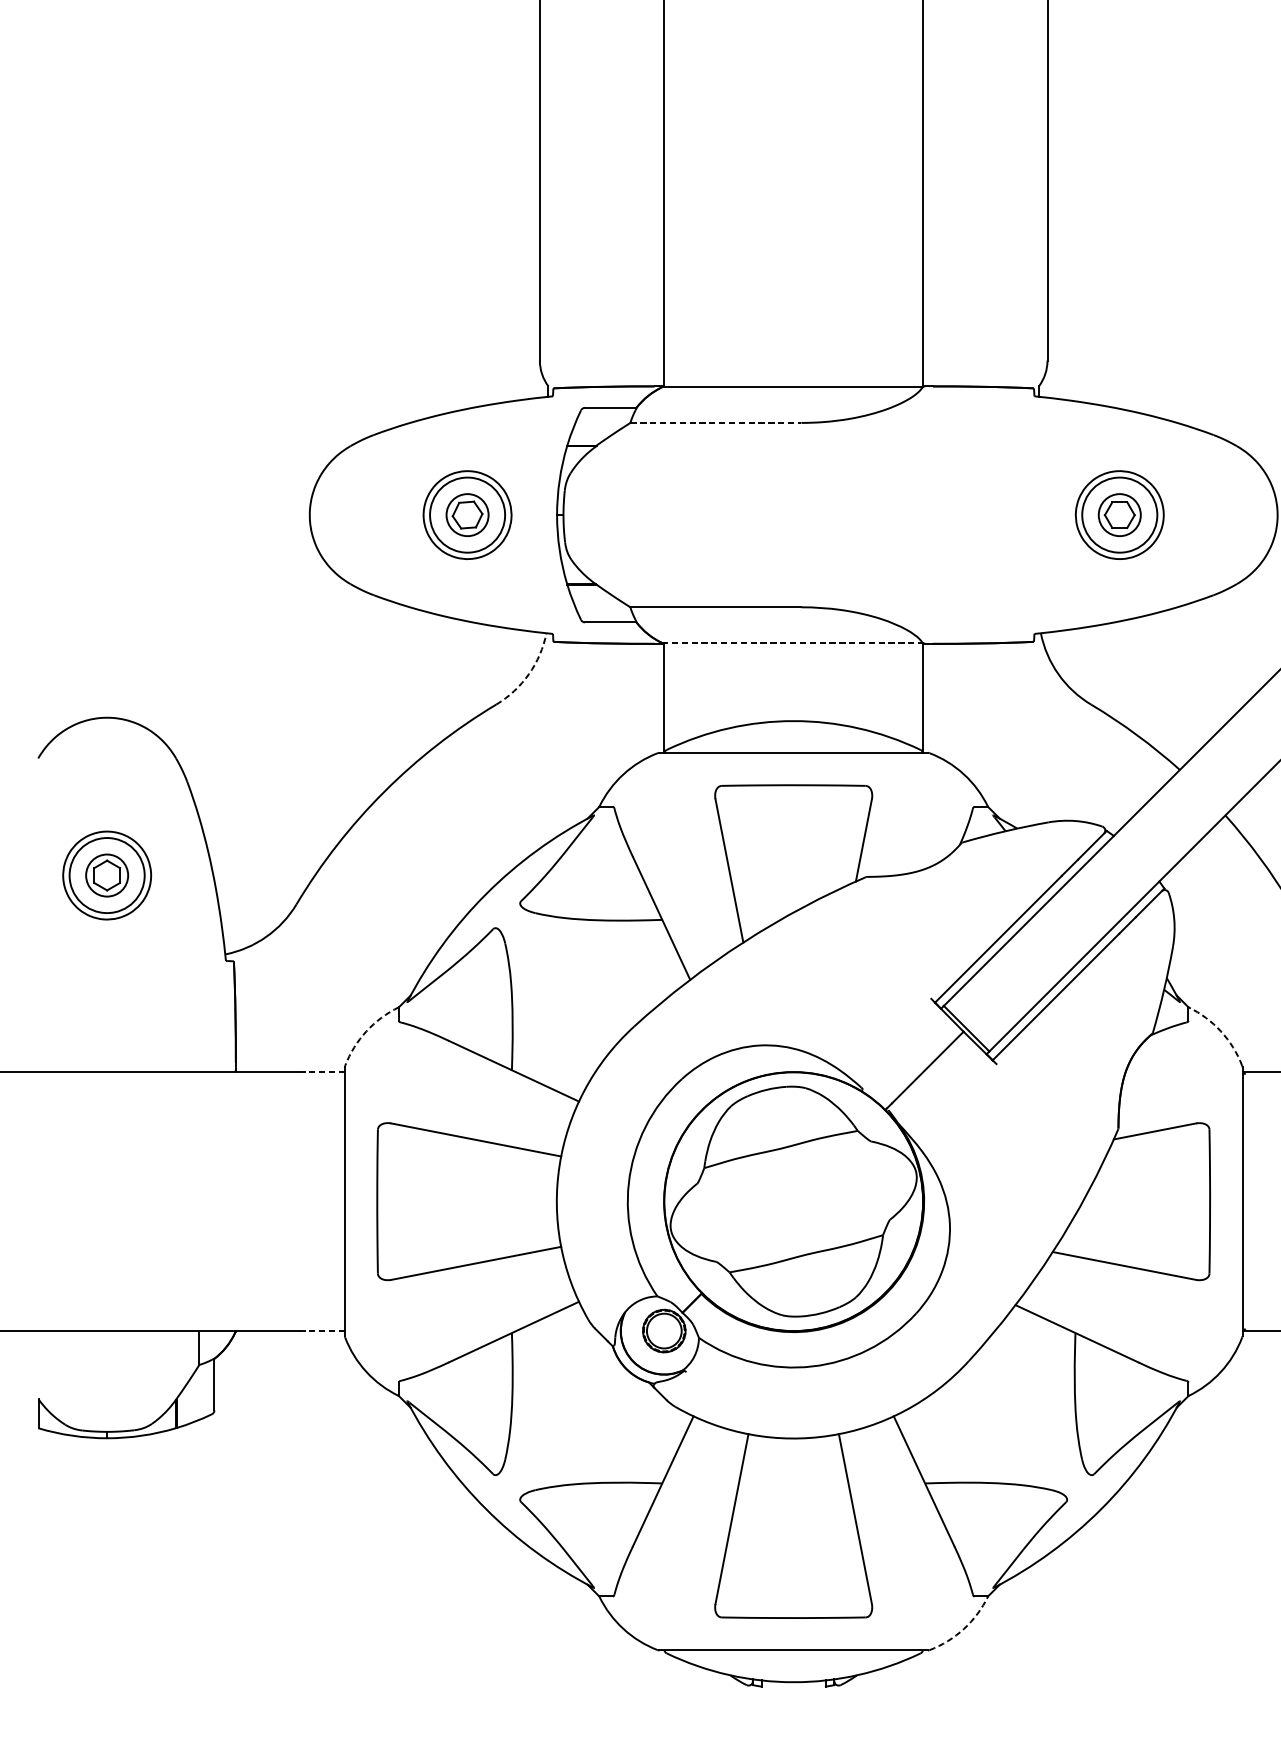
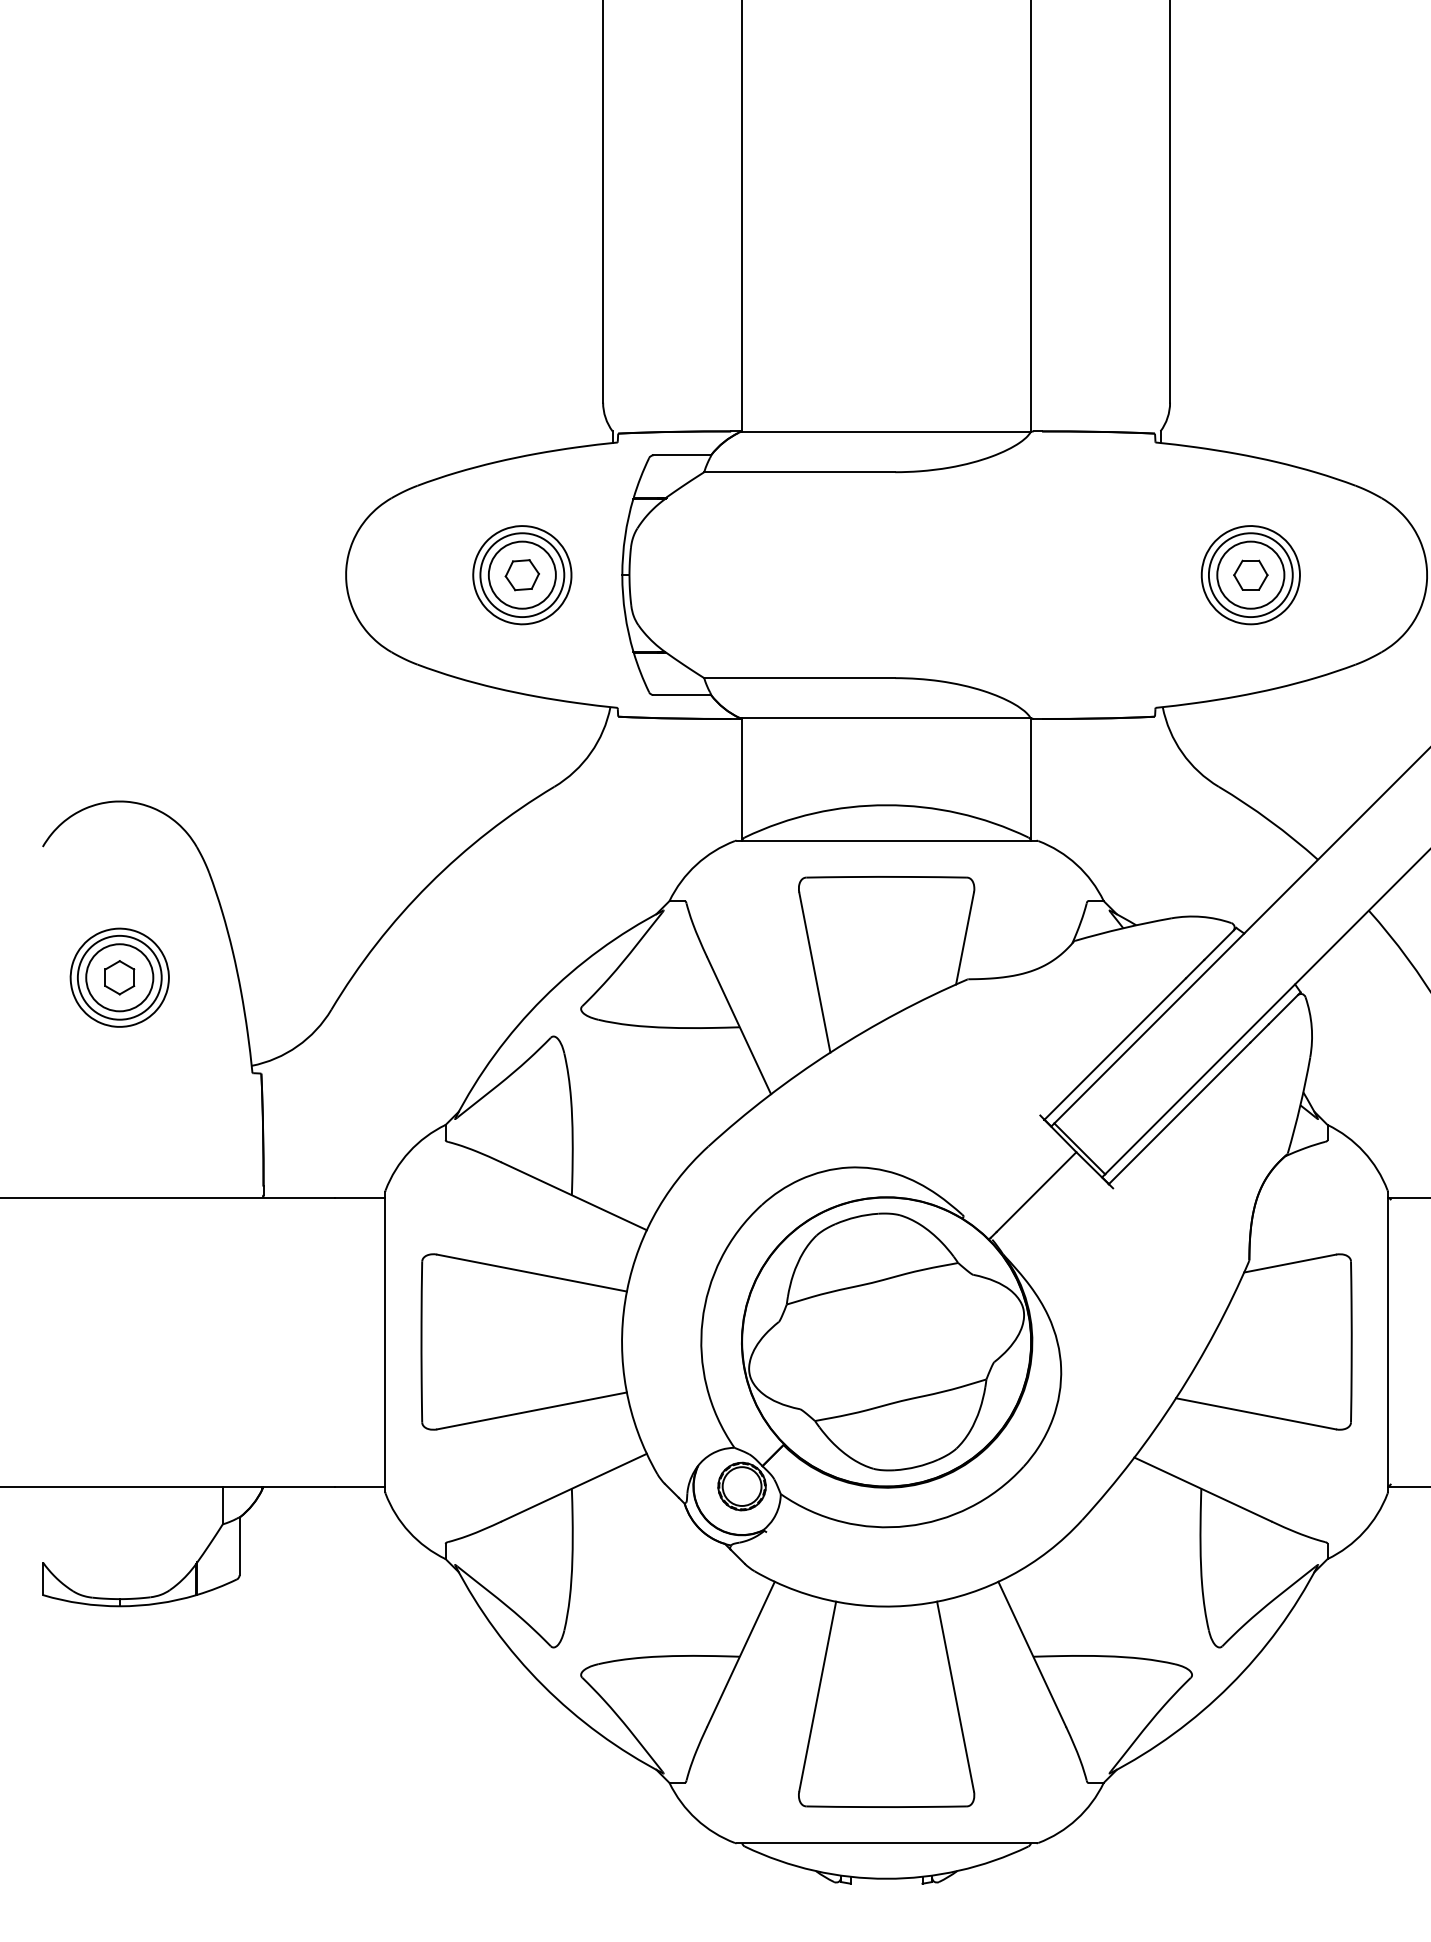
line: (716, 423) -> (800, 472), dashed -> solid
circle: (466, 514) -> (521, 574), size x1.43
circle: (1119, 514) -> (1250, 574), size x1.43
line: (792, 642) -> (885, 717), dashed -> solid
arc: (528, 673) -> (590, 752), dashed -> solid
circle: (106, 875) -> (119, 977), size x1.43
arc: (366, 1031) -> (409, 1151), dashed -> solid
arc: (1220, 1031) -> (1363, 1151), dashed -> solid
line: (322, 1072) -> (360, 1197), dashed -> solid
line: (322, 1331) -> (360, 1486), dashed -> solid
arc: (963, 1629) -> (1076, 1819), dashed -> solid

